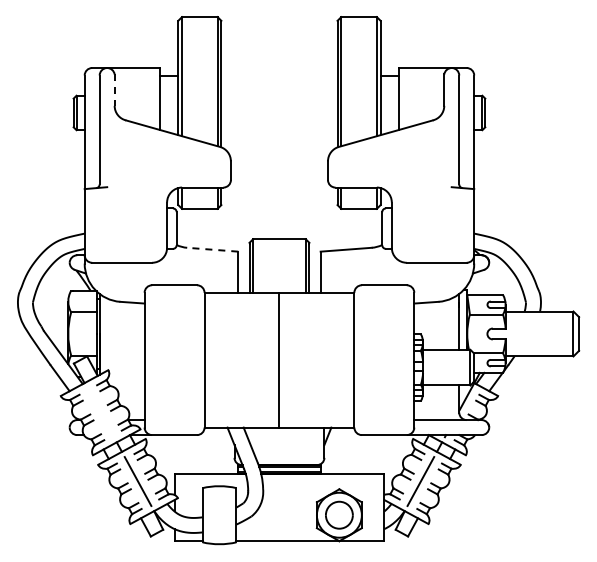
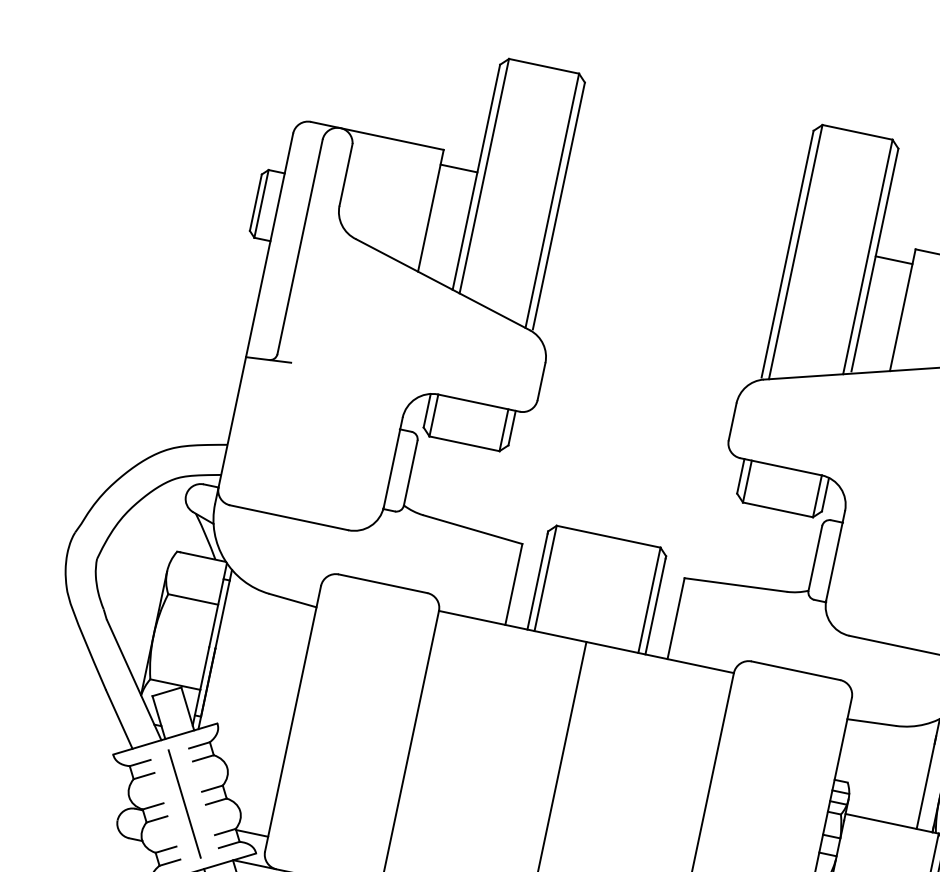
line: (114, 90) -> (345, 175), dashed -> solid
line: (212, 249) -> (472, 529), dashed -> solid
line: (100, 412) -> (184, 803), added

